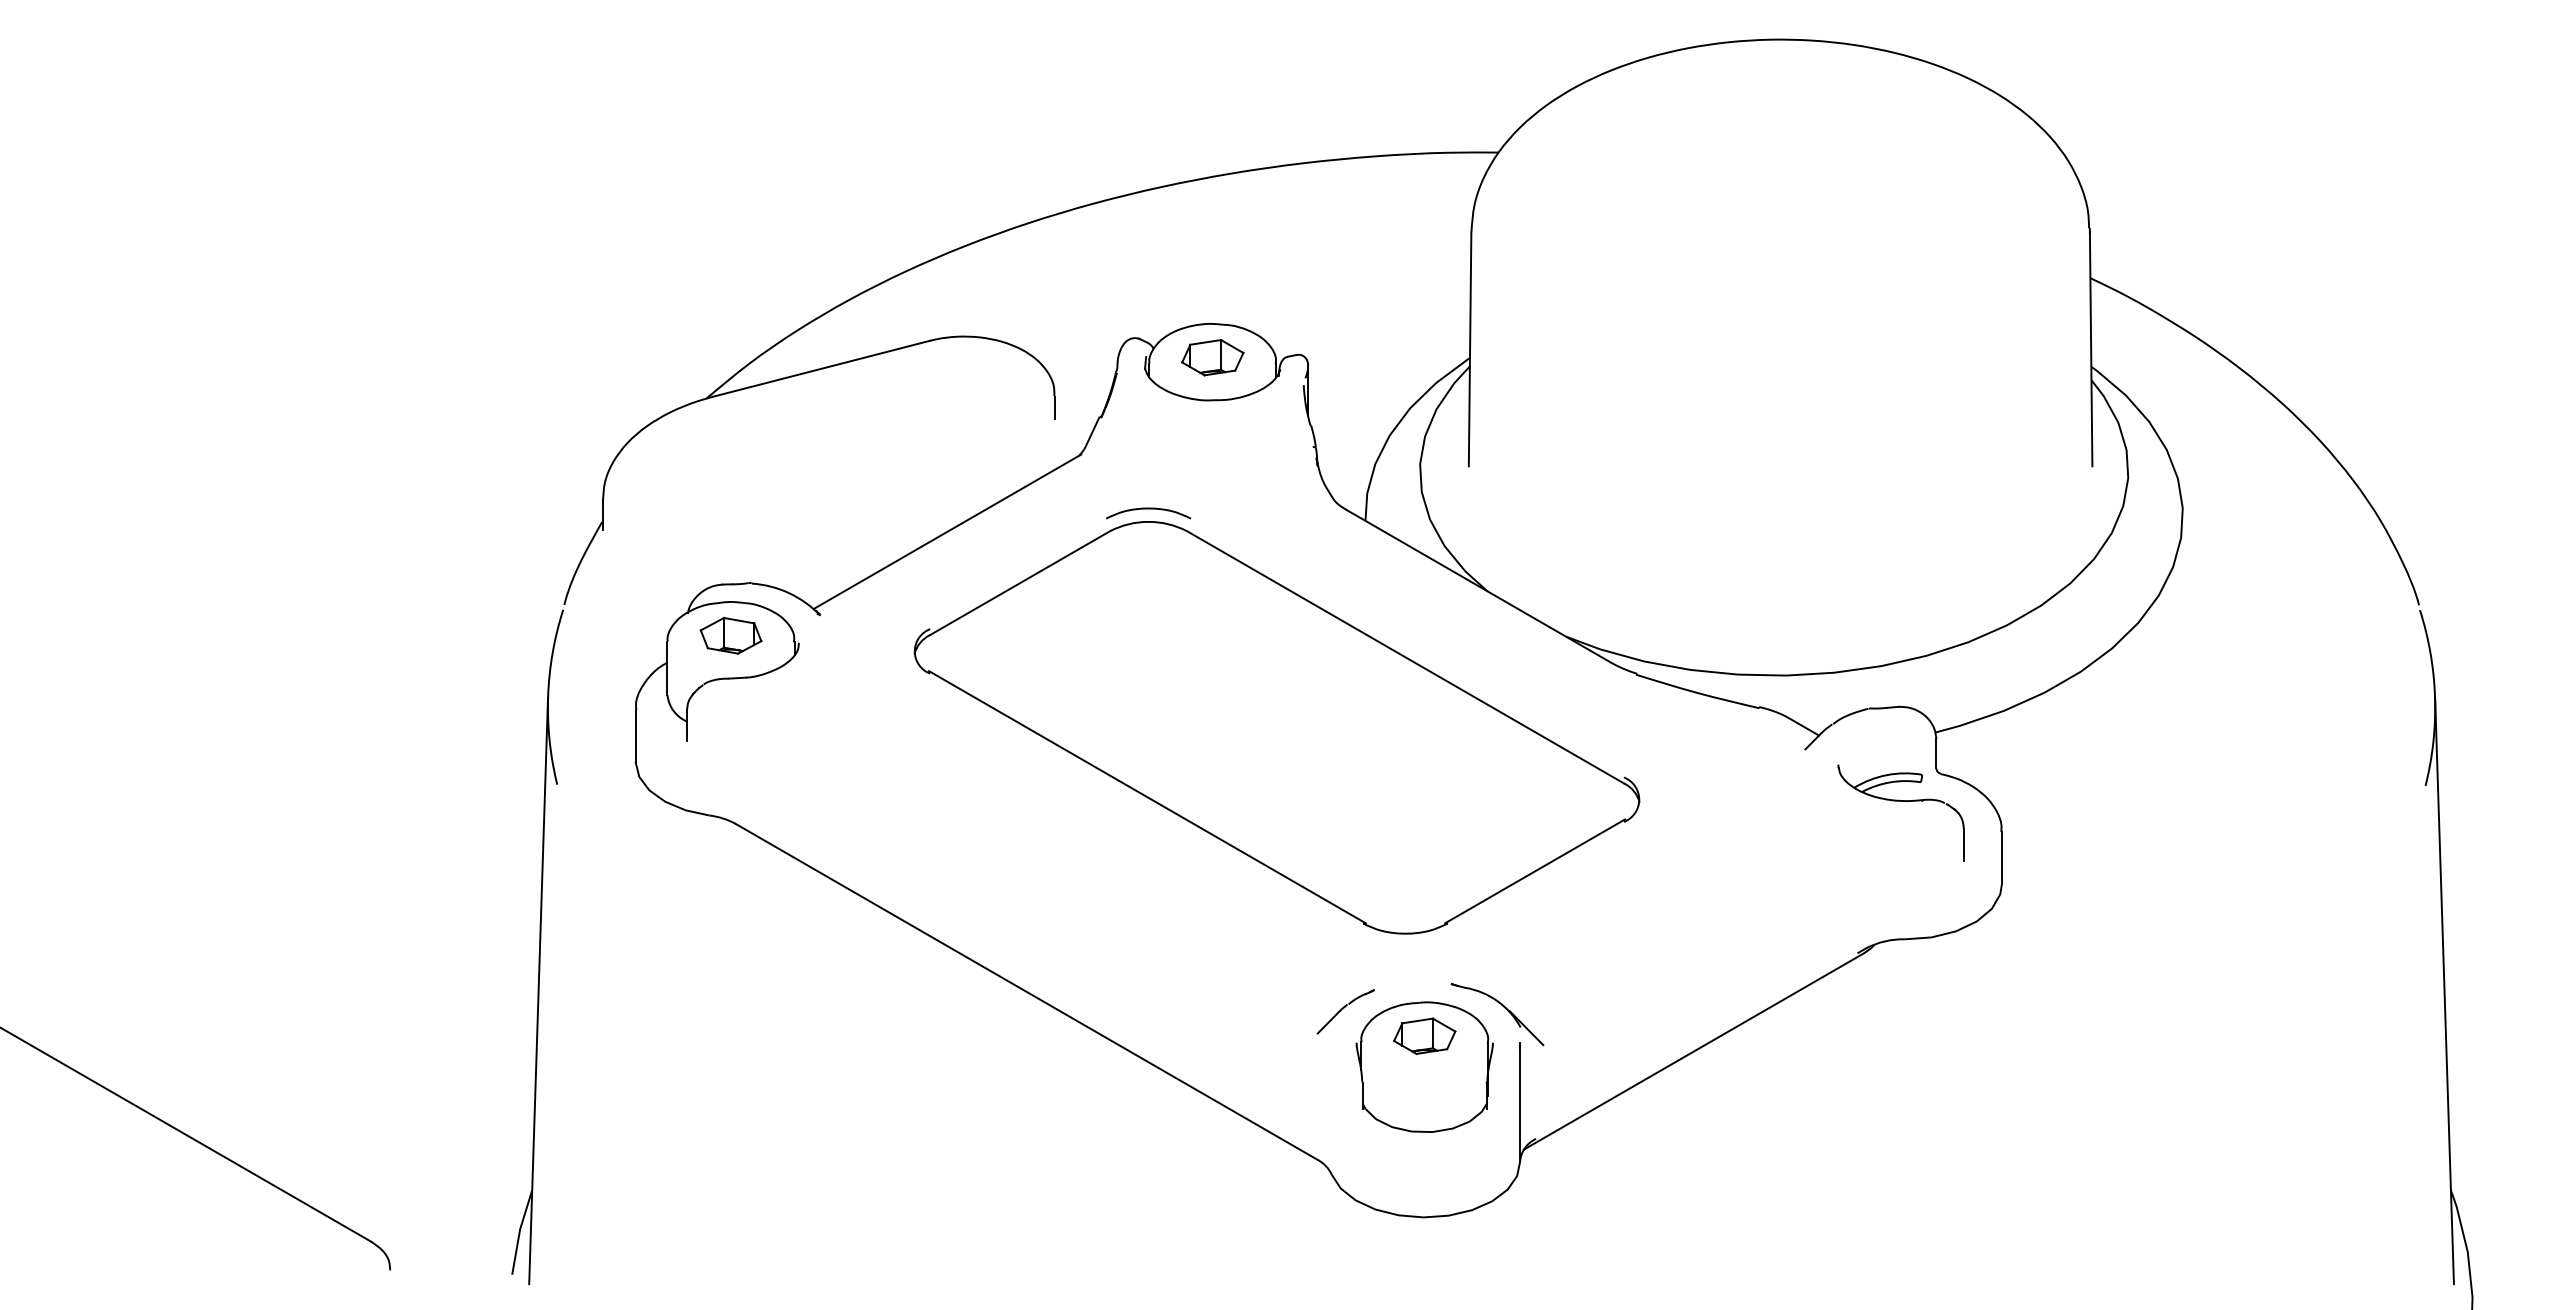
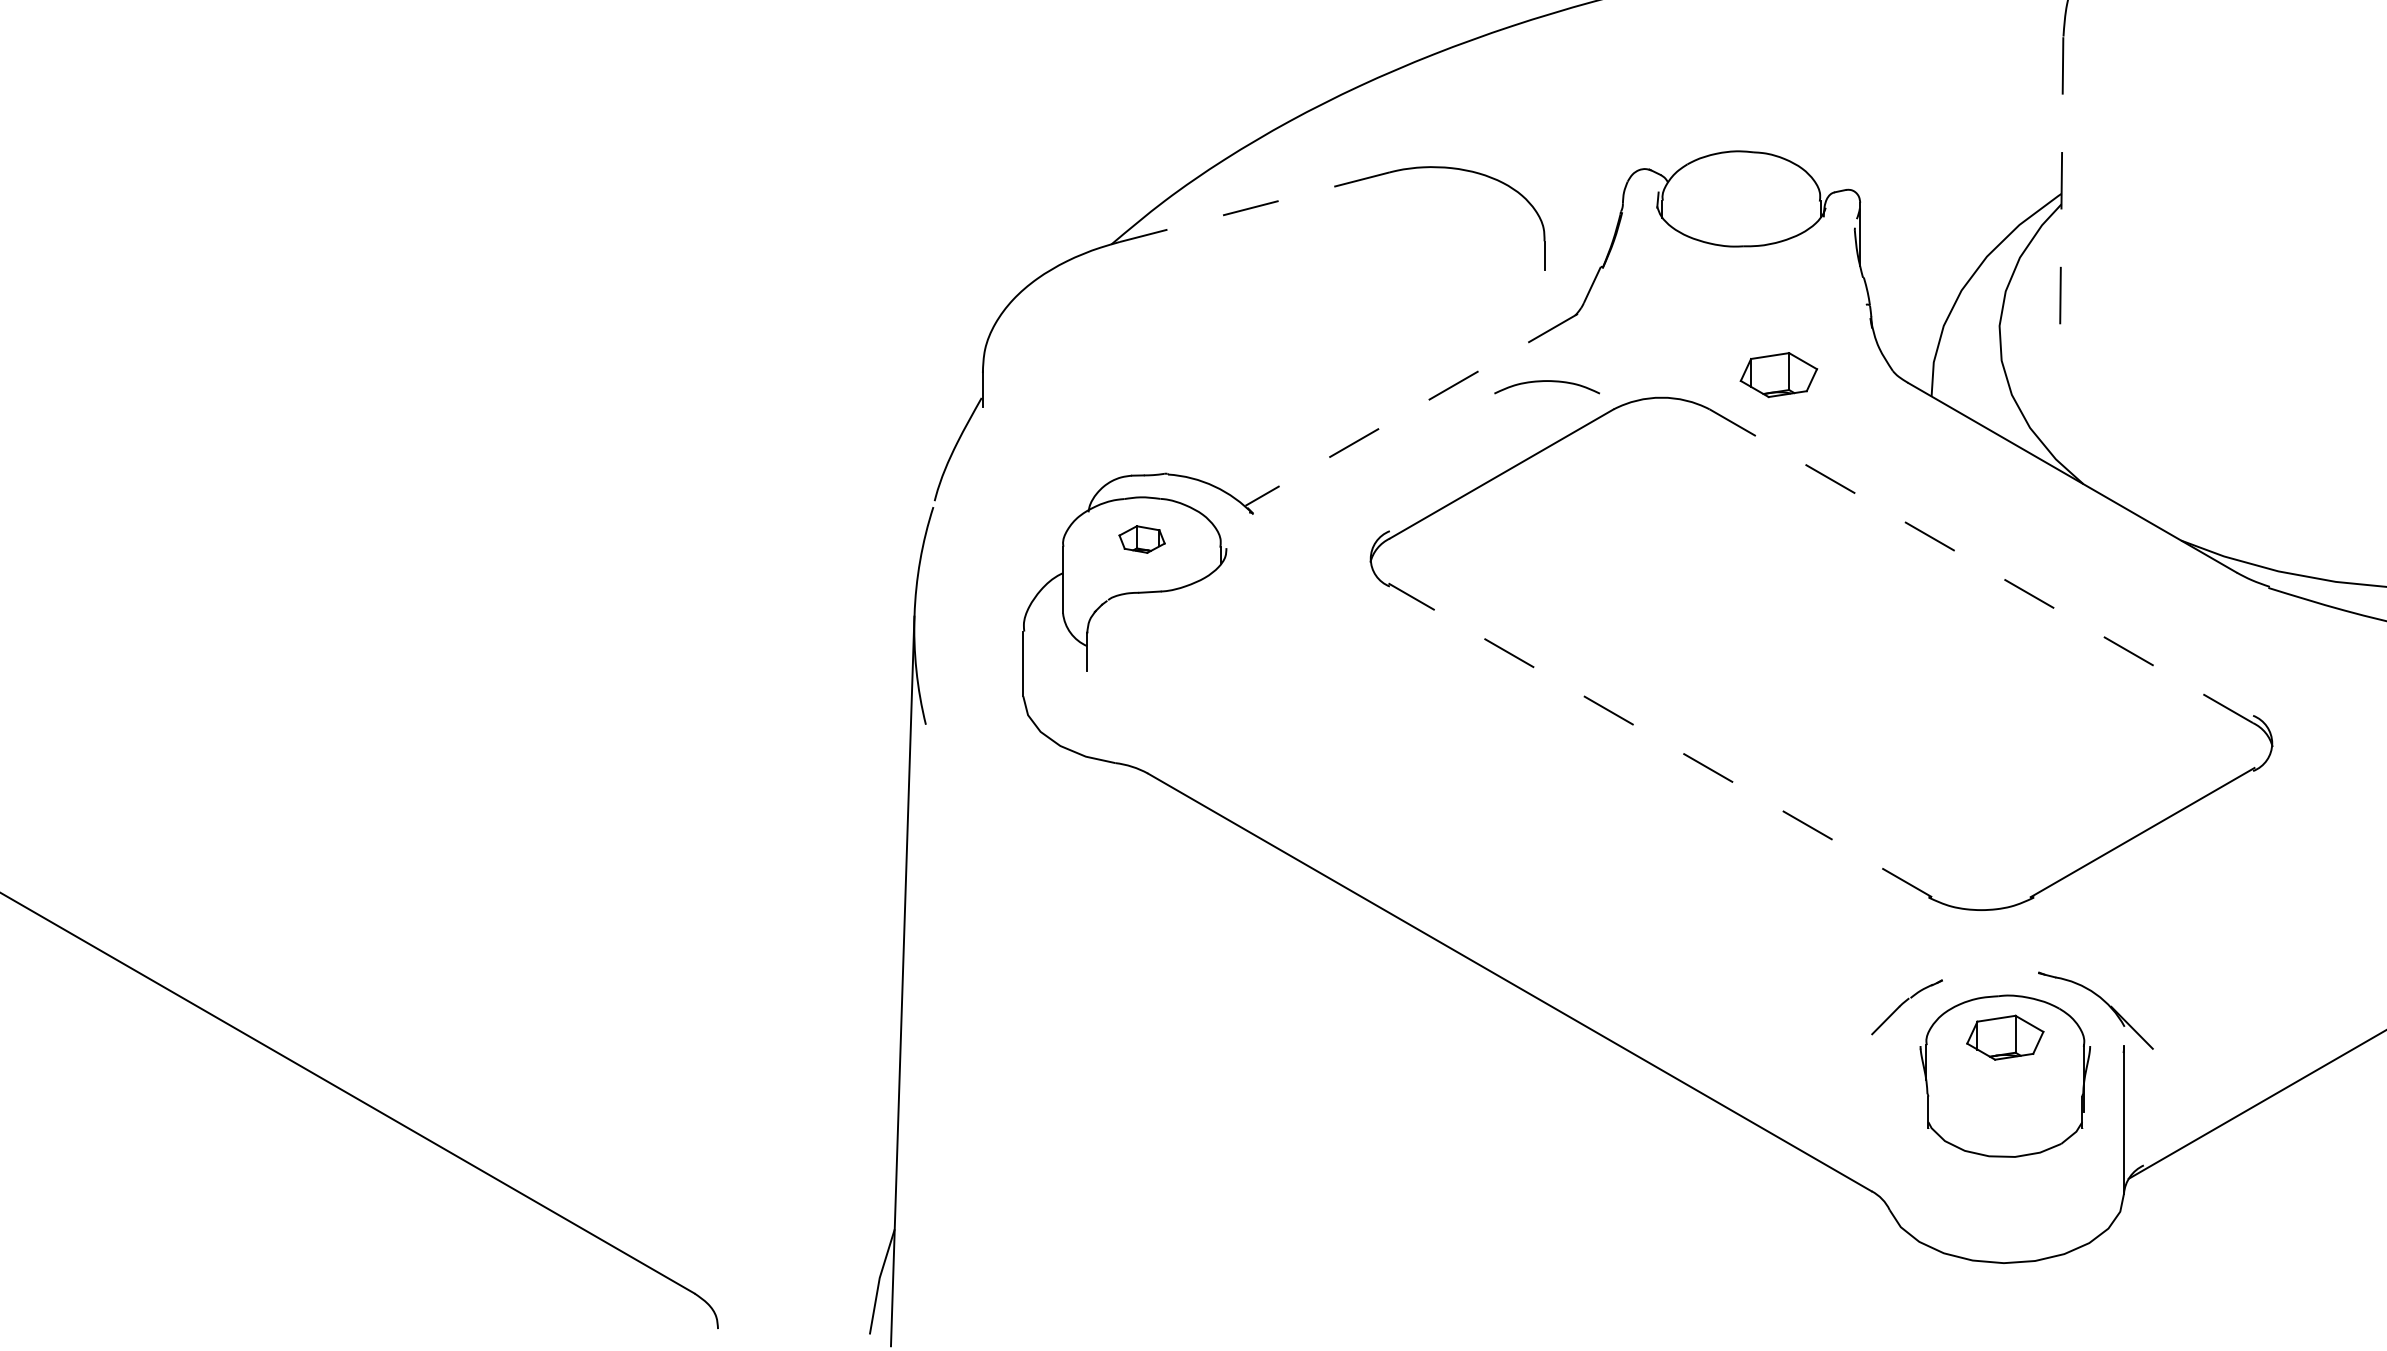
line: (1470, 349) -> (2062, 183), solid -> dashed
part: (1212, 357) -> (1778, 374), moved
line: (821, 368) -> (1254, 206), solid -> dashed
curve: (1148, 509) -> (1547, 382), moved
line: (947, 531) -> (1411, 409), solid -> dashed
part: (730, 635) -> (1141, 539), size x0.6
line: (1405, 657) -> (1981, 566), solid -> dashed
line: (1147, 796) -> (1660, 739), solid -> dashed

